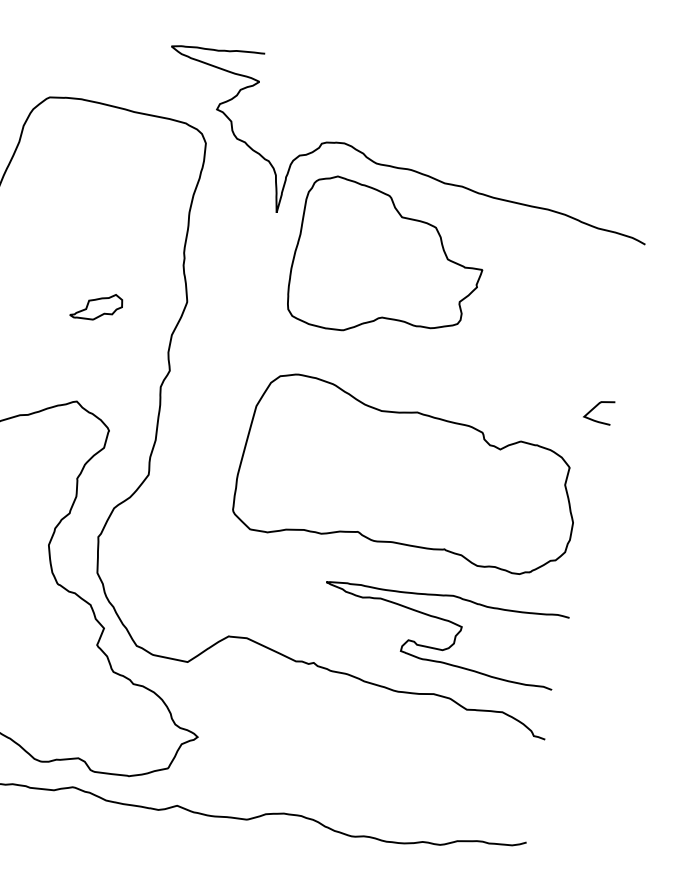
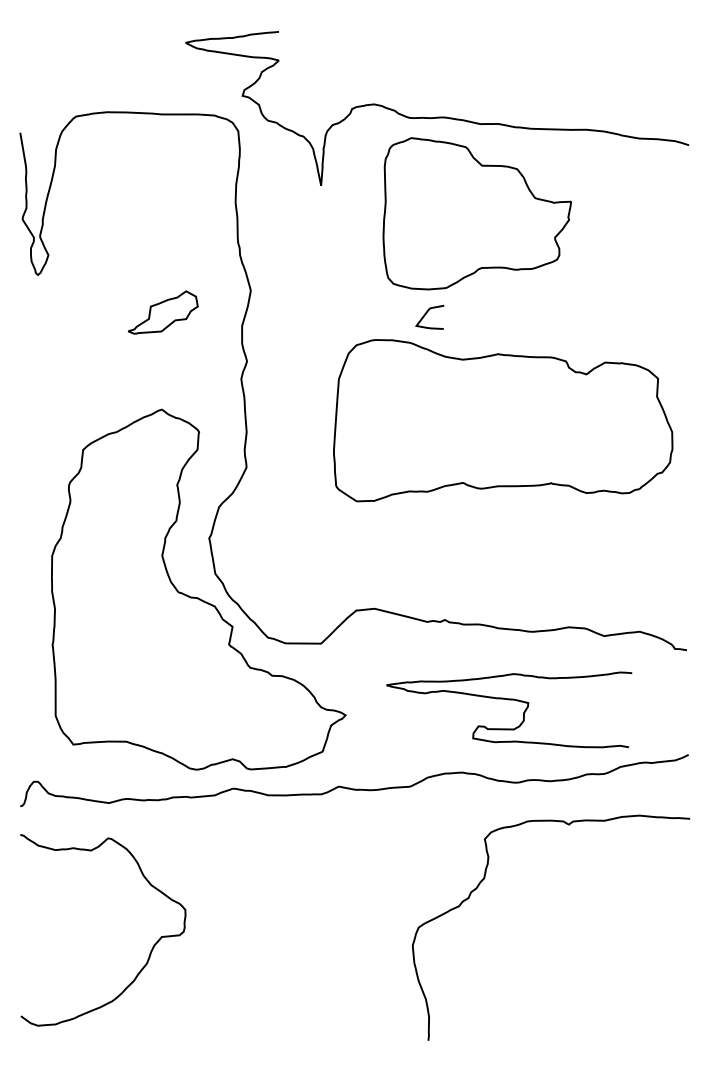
part: (387, 263) -> (476, 213), moved
part: (96, 306) -> (162, 312), size x1.4
curve: (597, 406) -> (427, 313), moved
curve: (443, 620) -> (509, 700), moved

